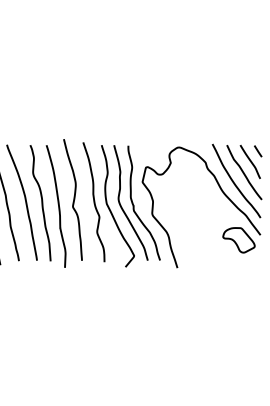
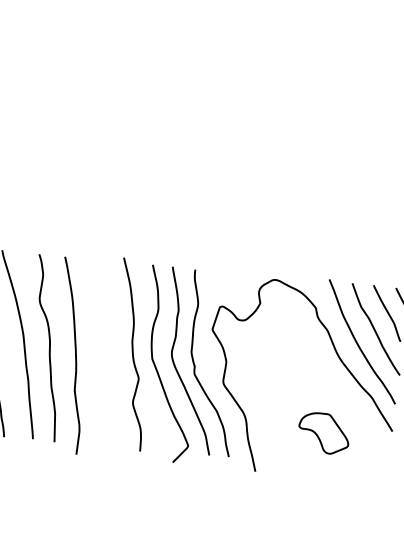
curve: (73, 199) -> (99, 347), removed
part: (238, 240) -> (323, 433), moved

